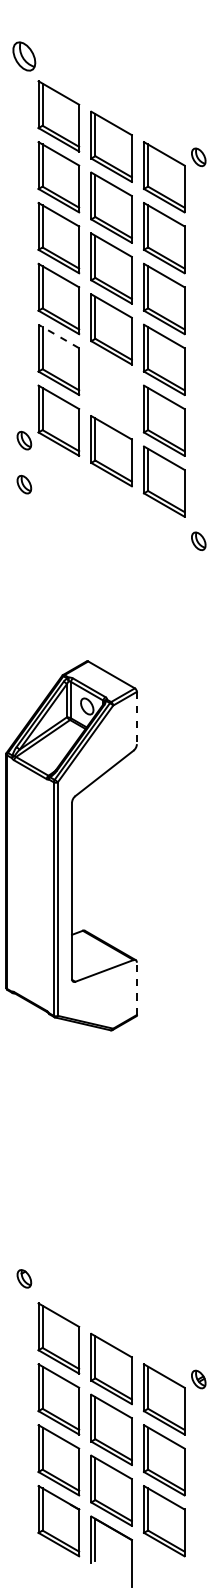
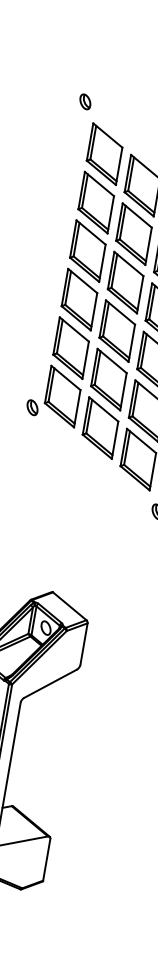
part: (24, 56) -> (85, 101), size x0.62
line: (58, 336) -> (74, 329), dashed -> solid
part: (111, 390) -> (108, 379), added
part: (24, 484) -> (26, 442), removed
line: (136, 718) -> (83, 644), dashed -> solid
line: (136, 988) -> (46, 859), dashed -> solid

